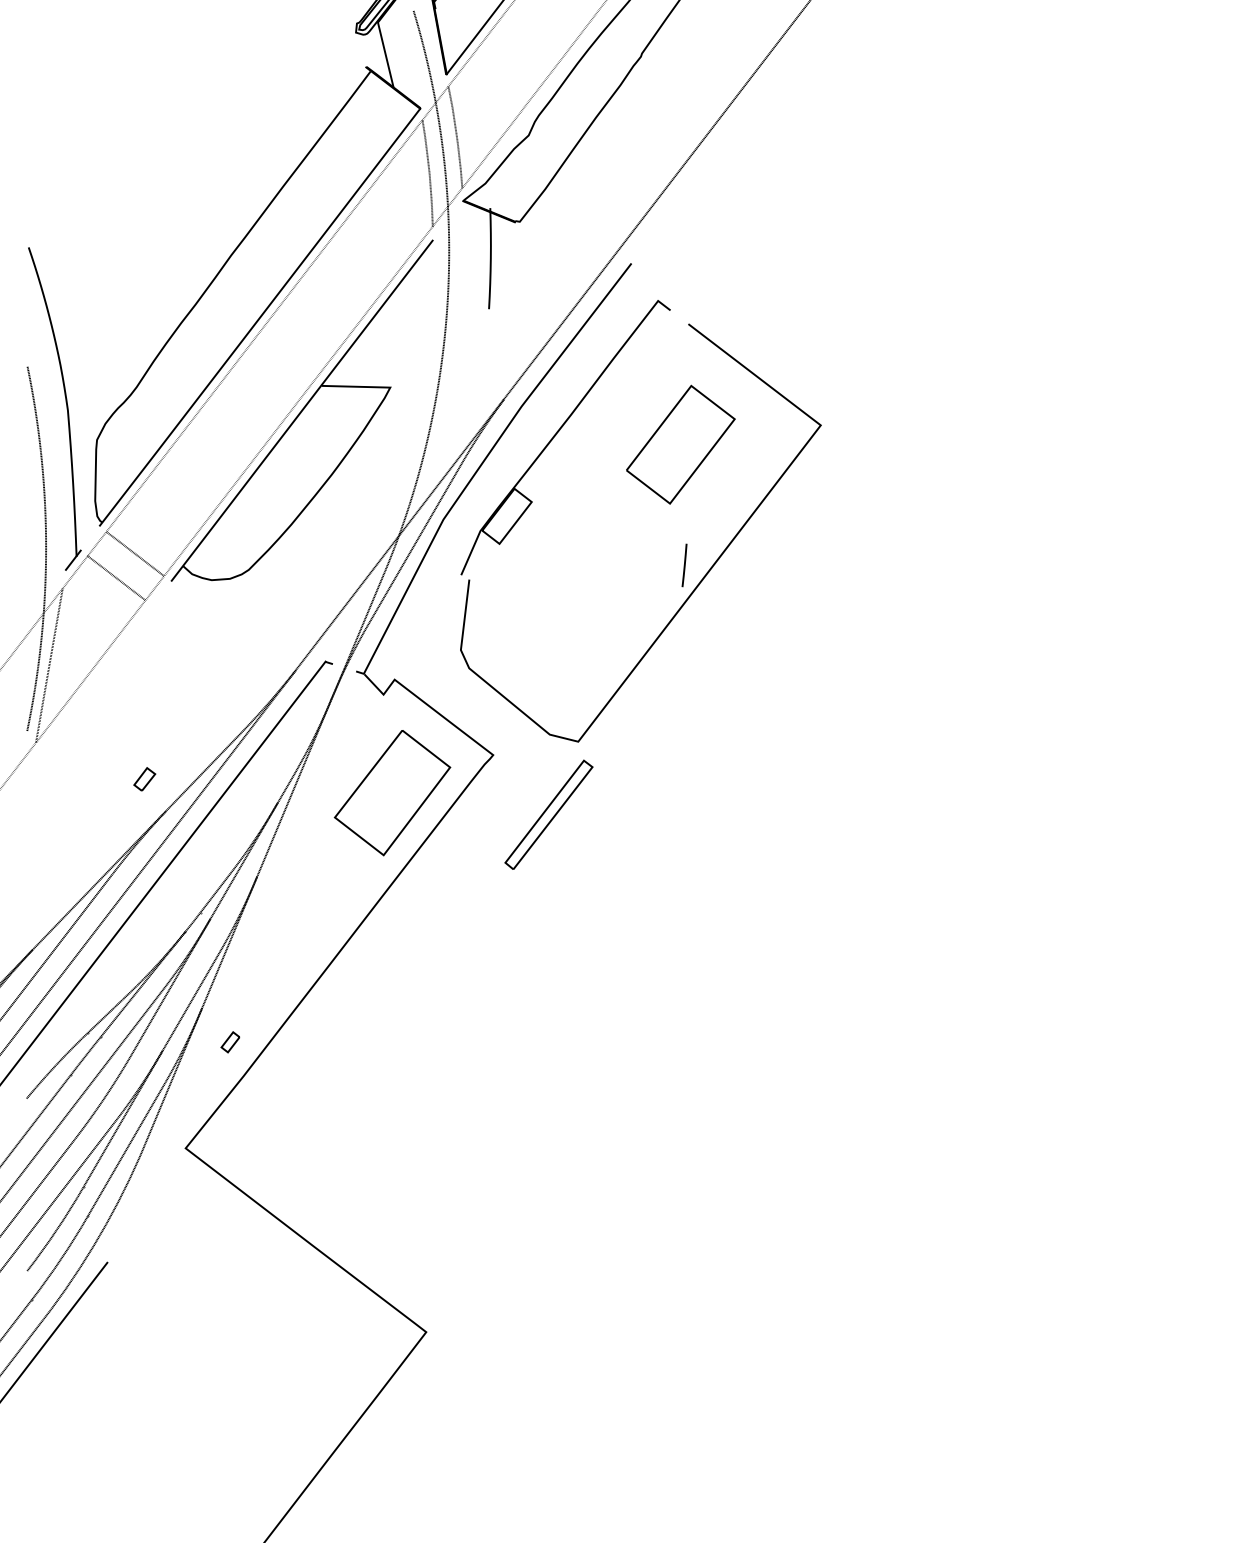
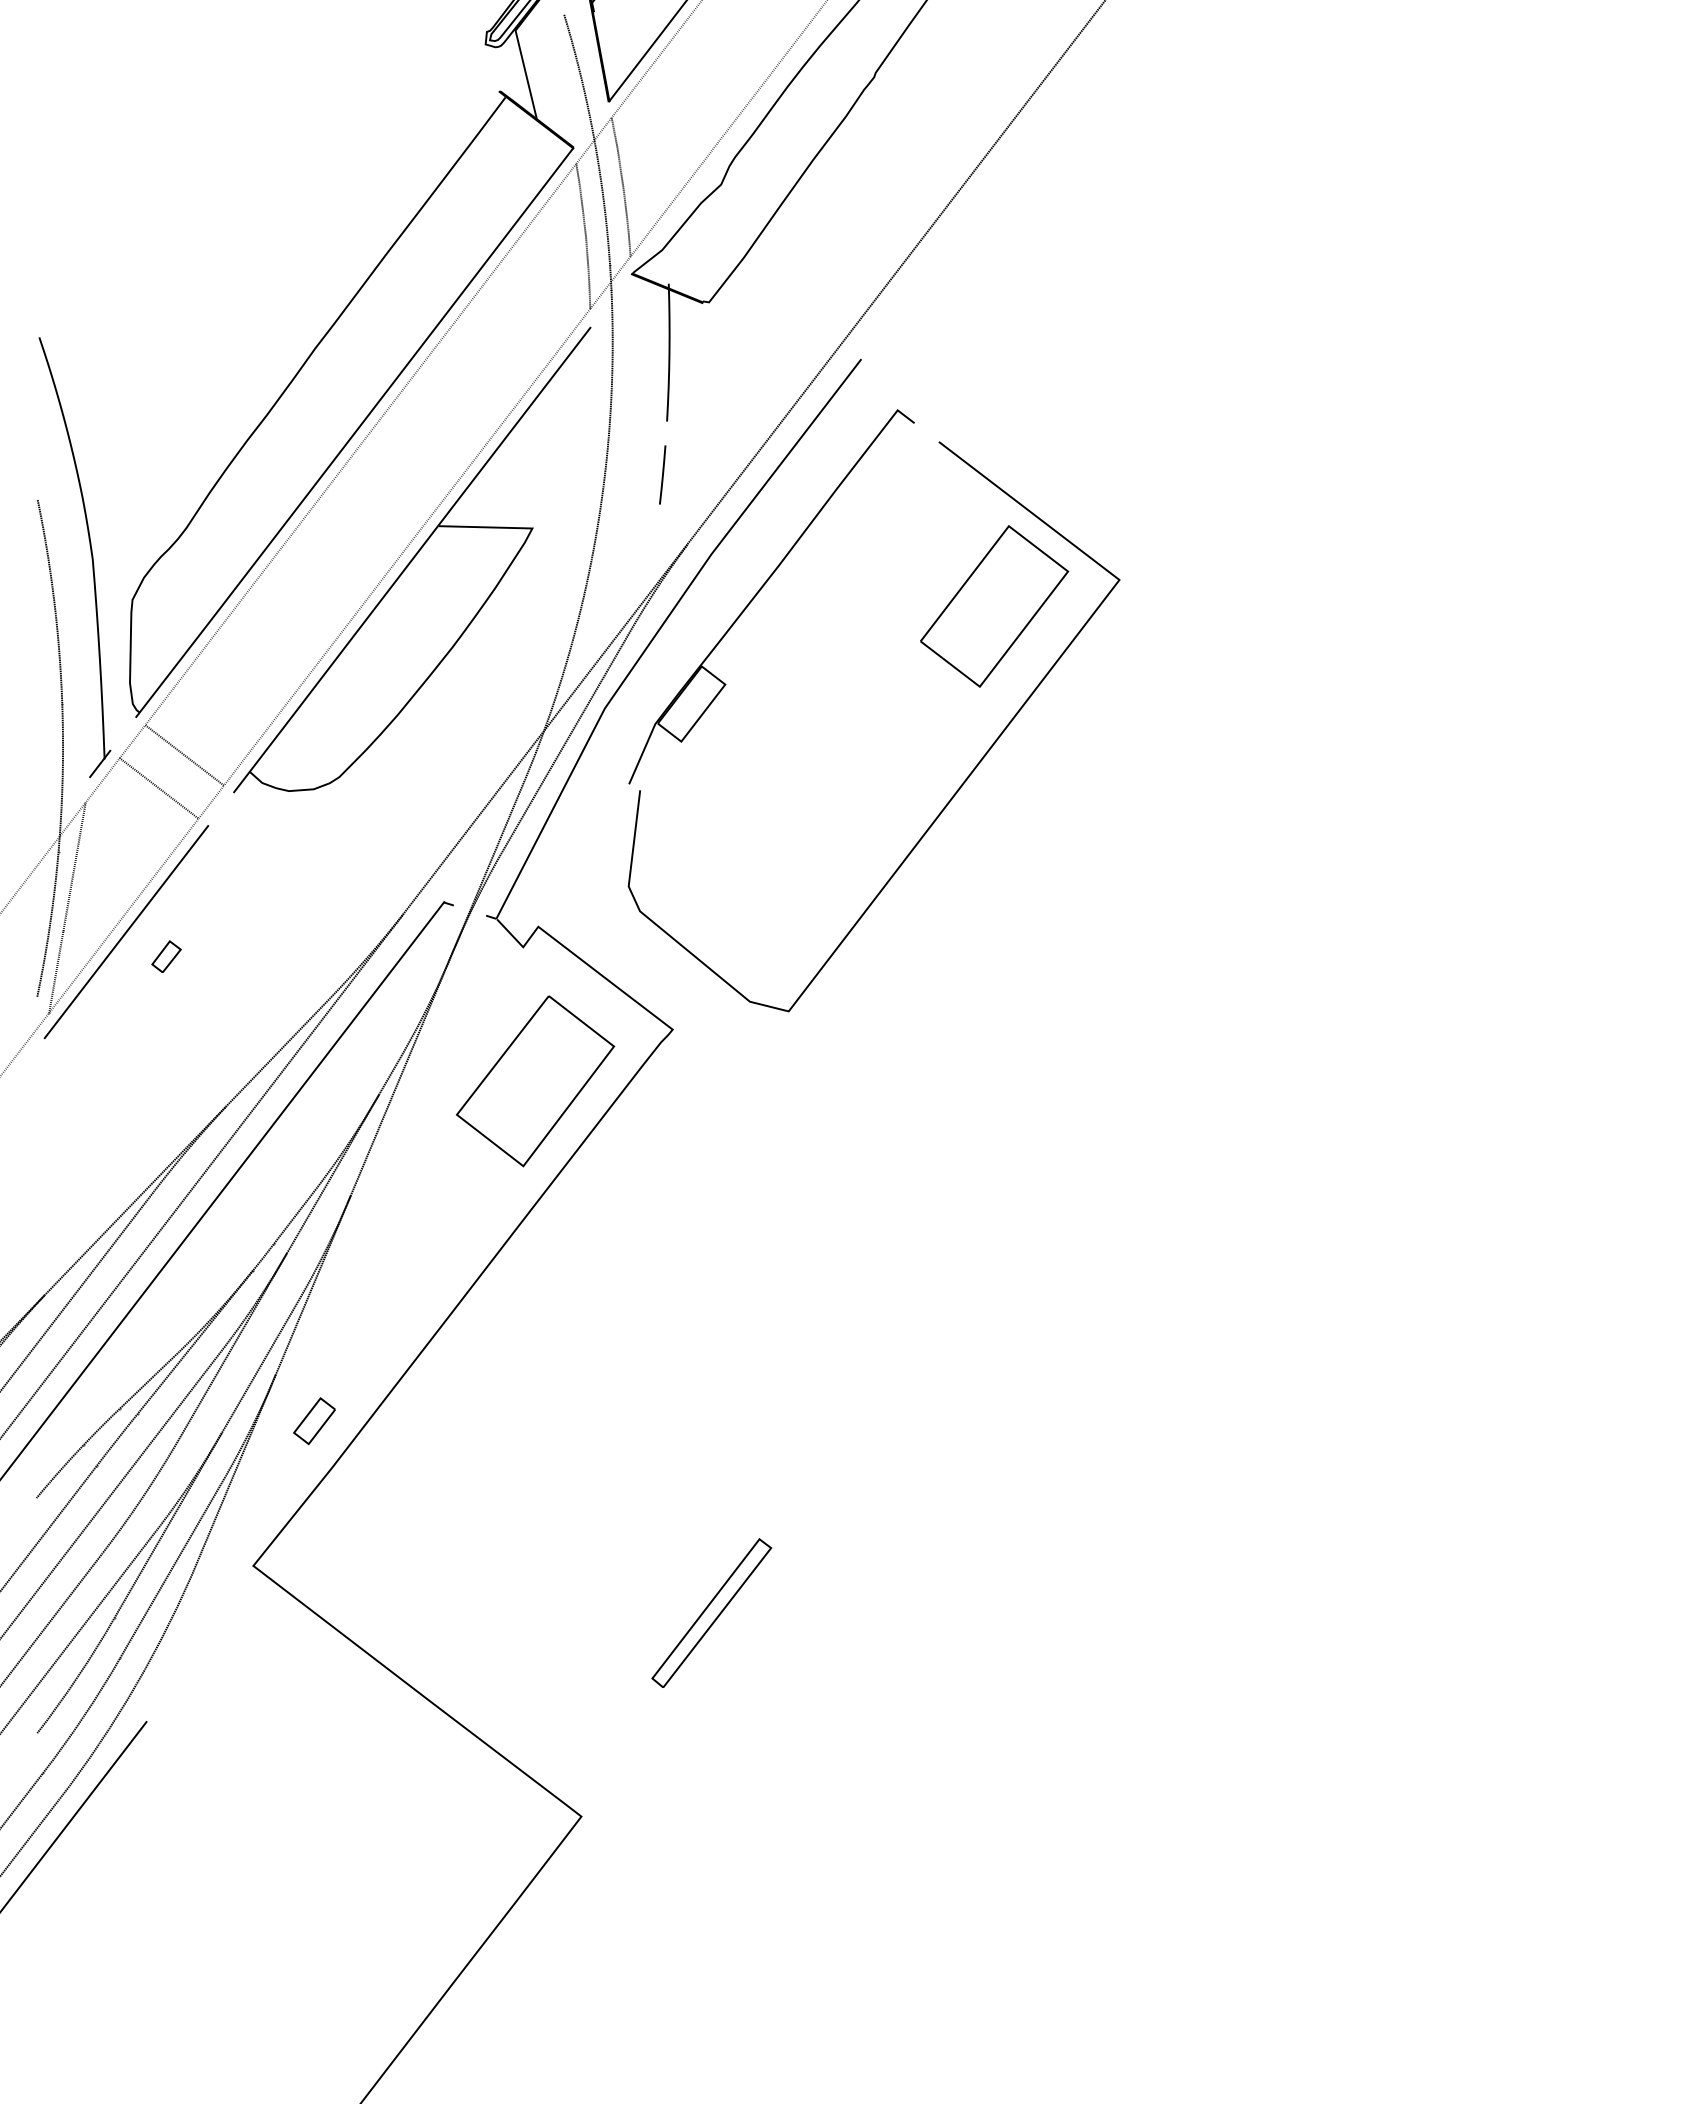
part: (680, 444) -> (994, 606), moved
line: (684, 565) -> (662, 474), moved
line: (92, 683) -> (126, 932), added
part: (144, 779) -> (166, 956), moved
part: (548, 814) -> (711, 1612), moved
part: (230, 1042) -> (314, 1421), size x1.67

